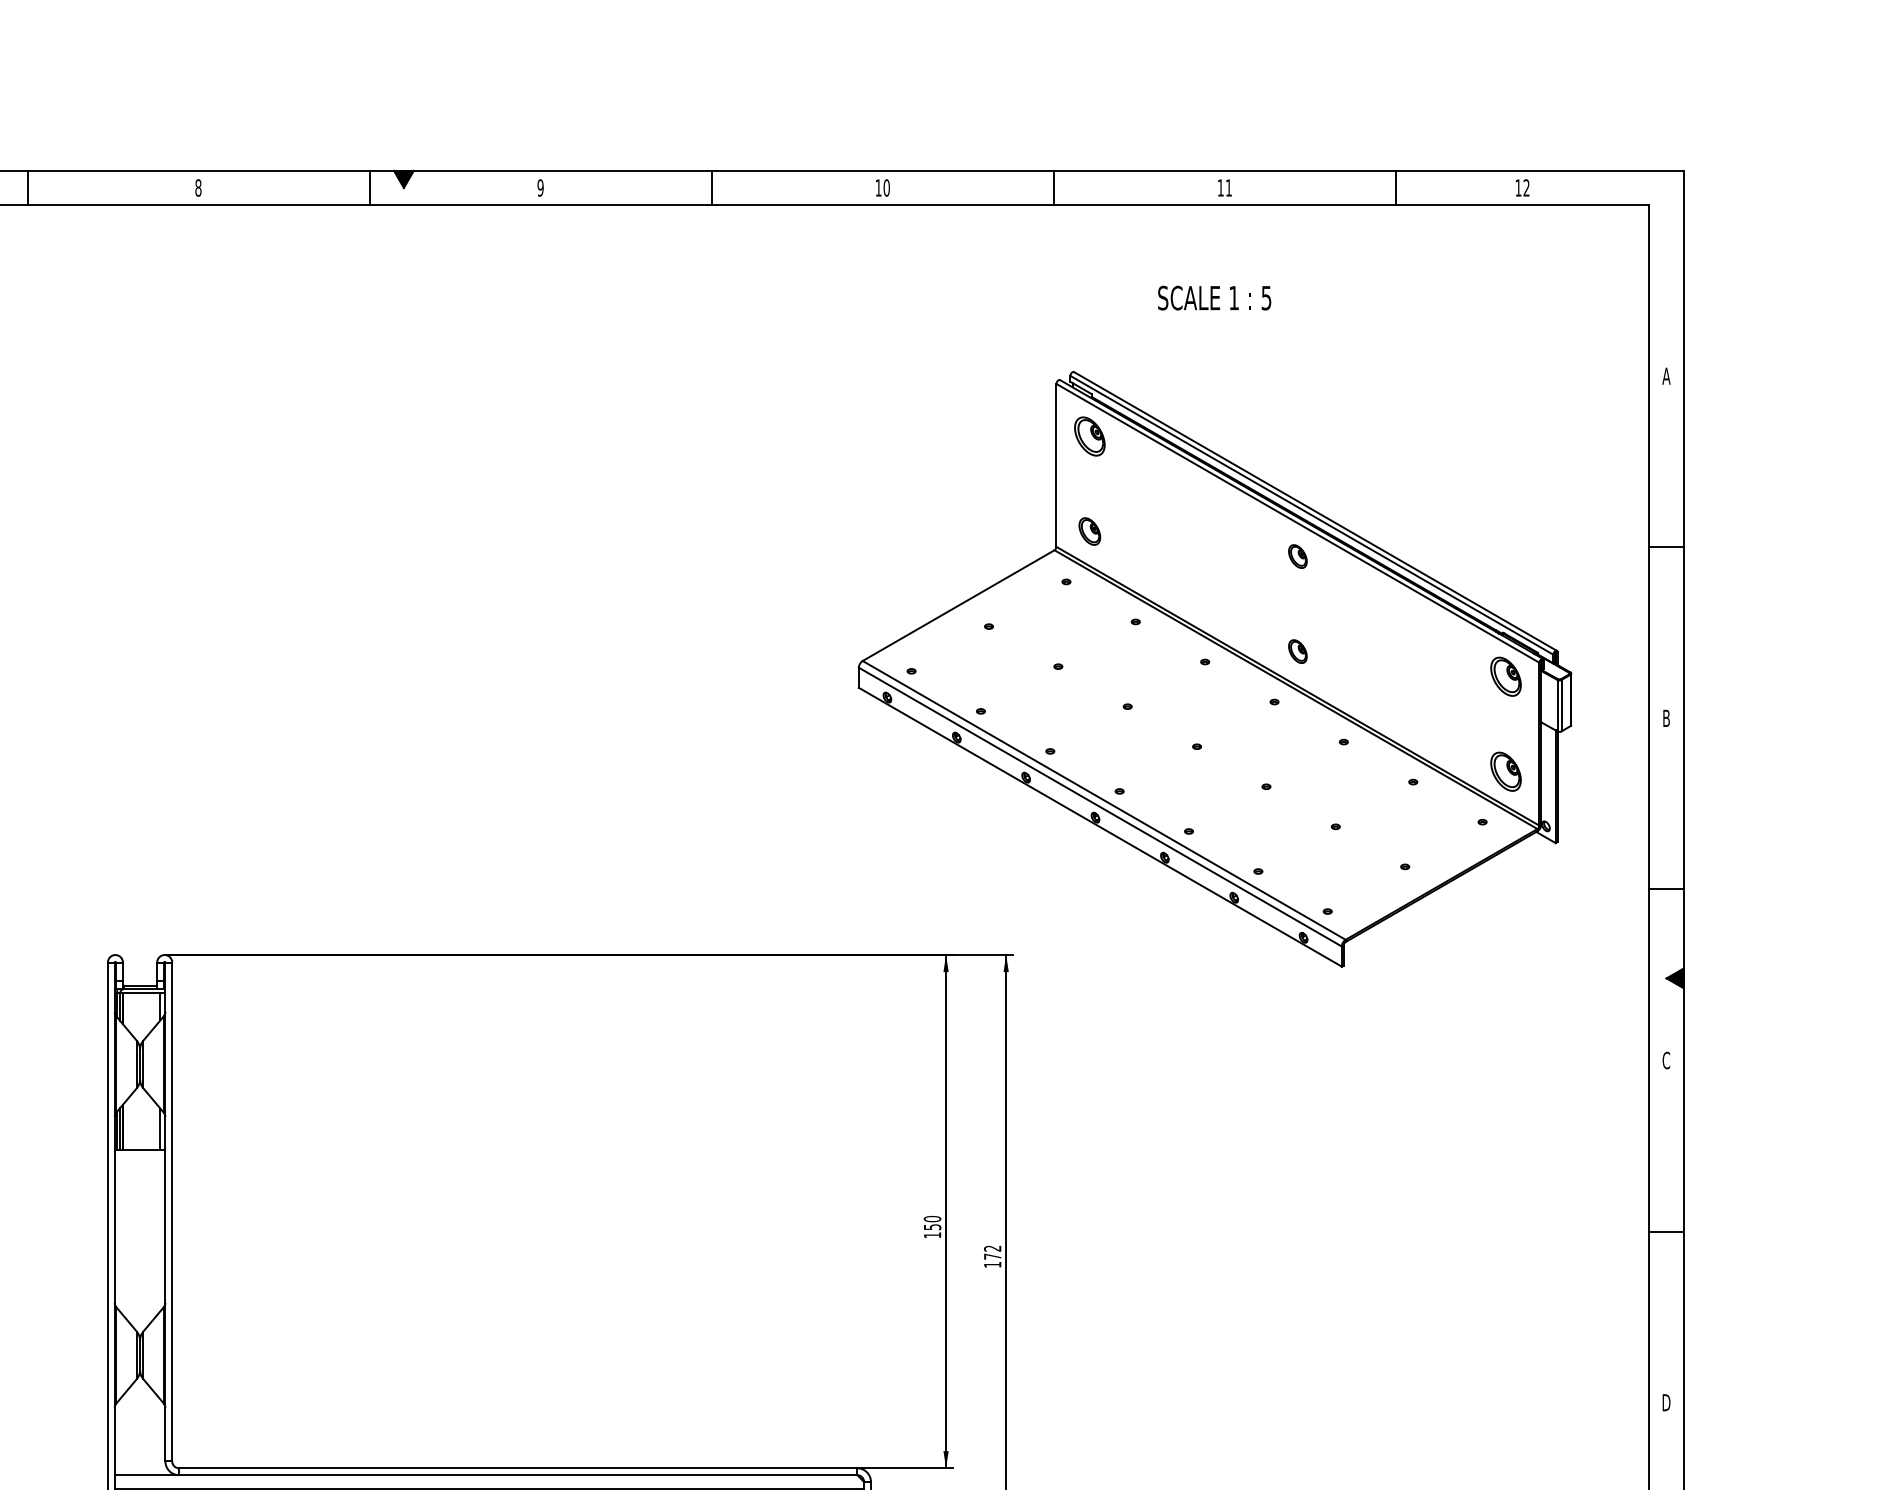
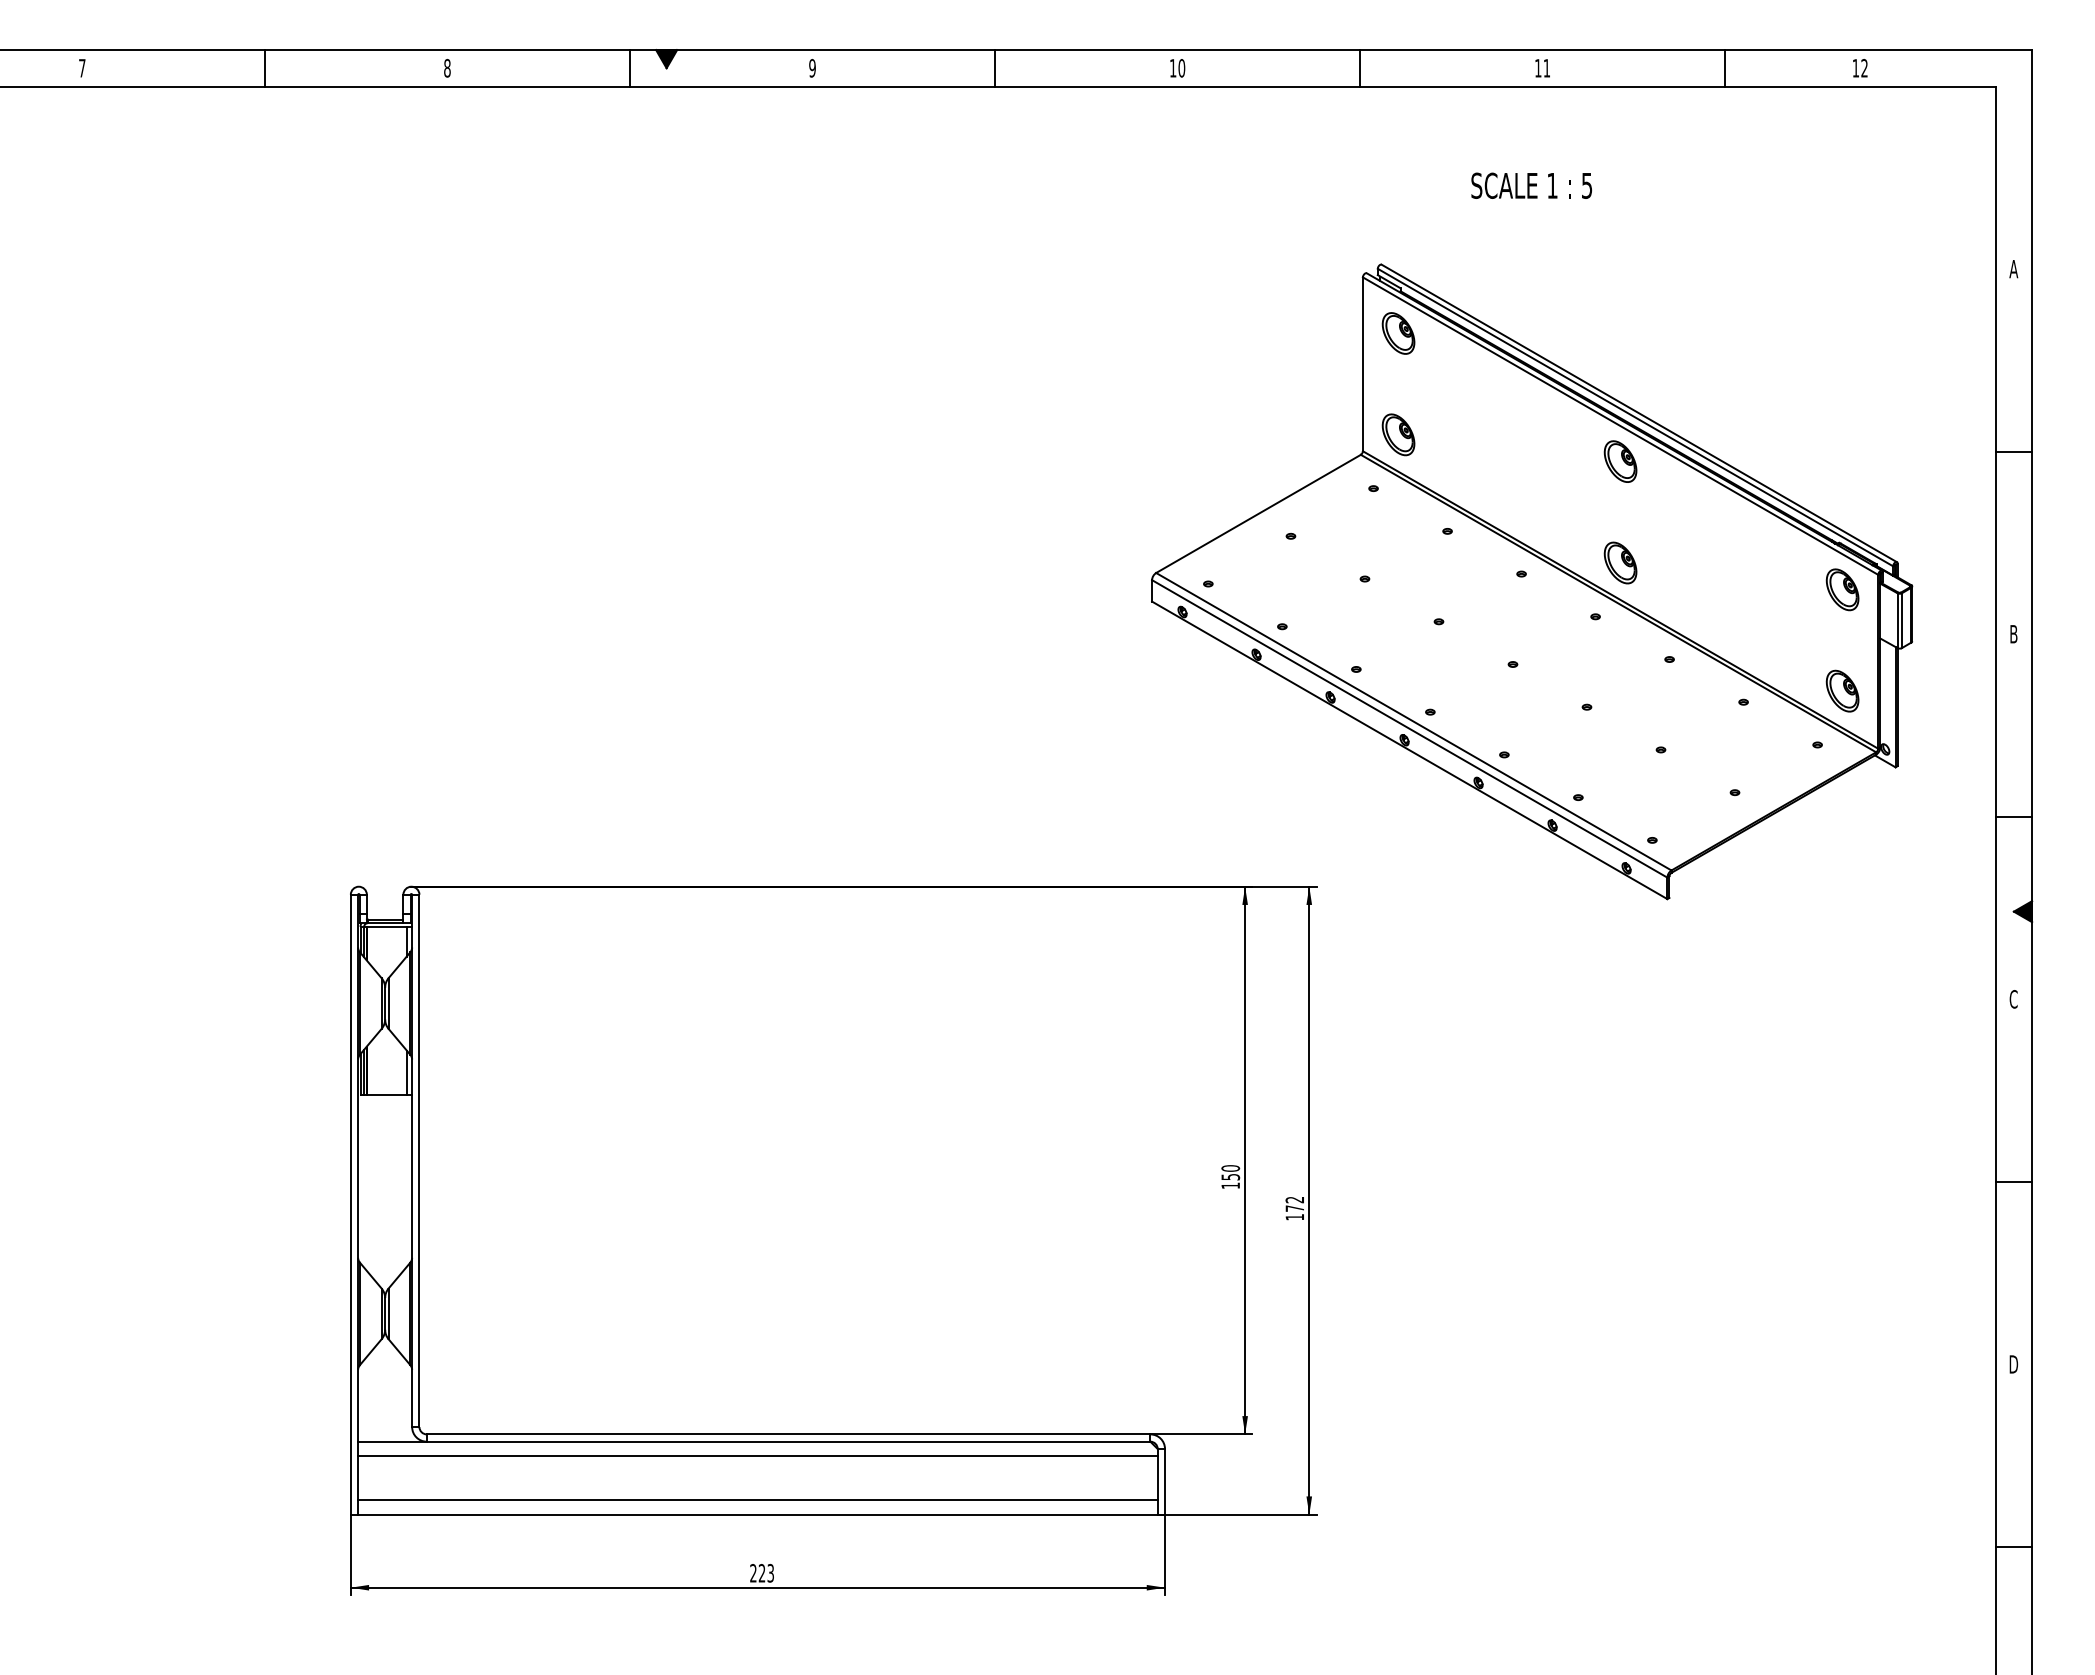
part: (1089, 531) -> (1398, 434), size x1.43
part: (1297, 556) -> (1620, 461), size x1.67
part: (1297, 651) -> (1620, 562), size x1.67

